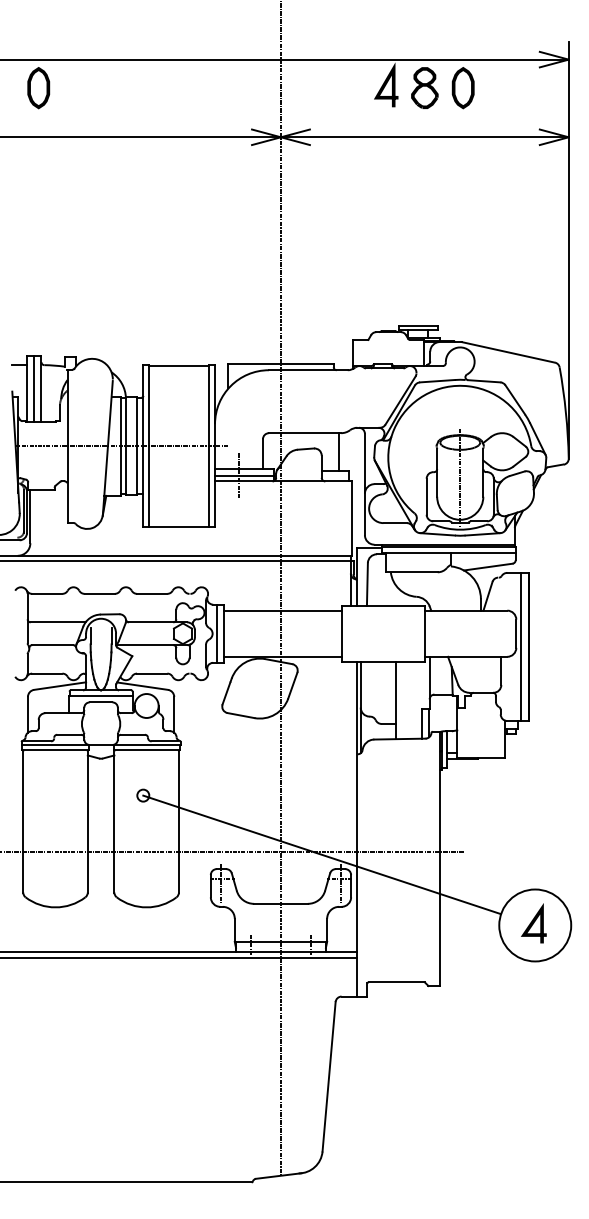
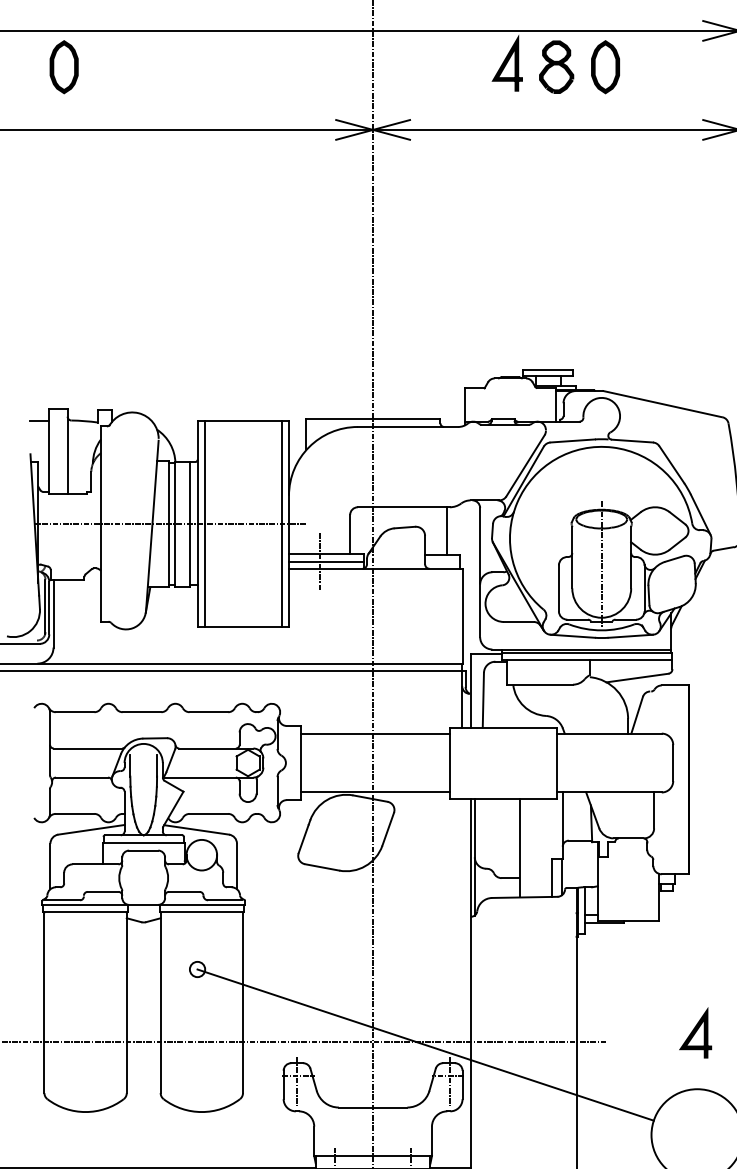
line: (33, 388) -> (57, 450), removed
line: (216, 633) -> (290, 762), removed
line: (520, 646) -> (678, 779), removed
line: (533, 923) -> (695, 1033), moved

